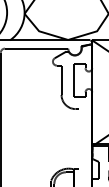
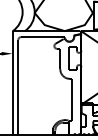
line: (79, 138) -> (72, 99), added

